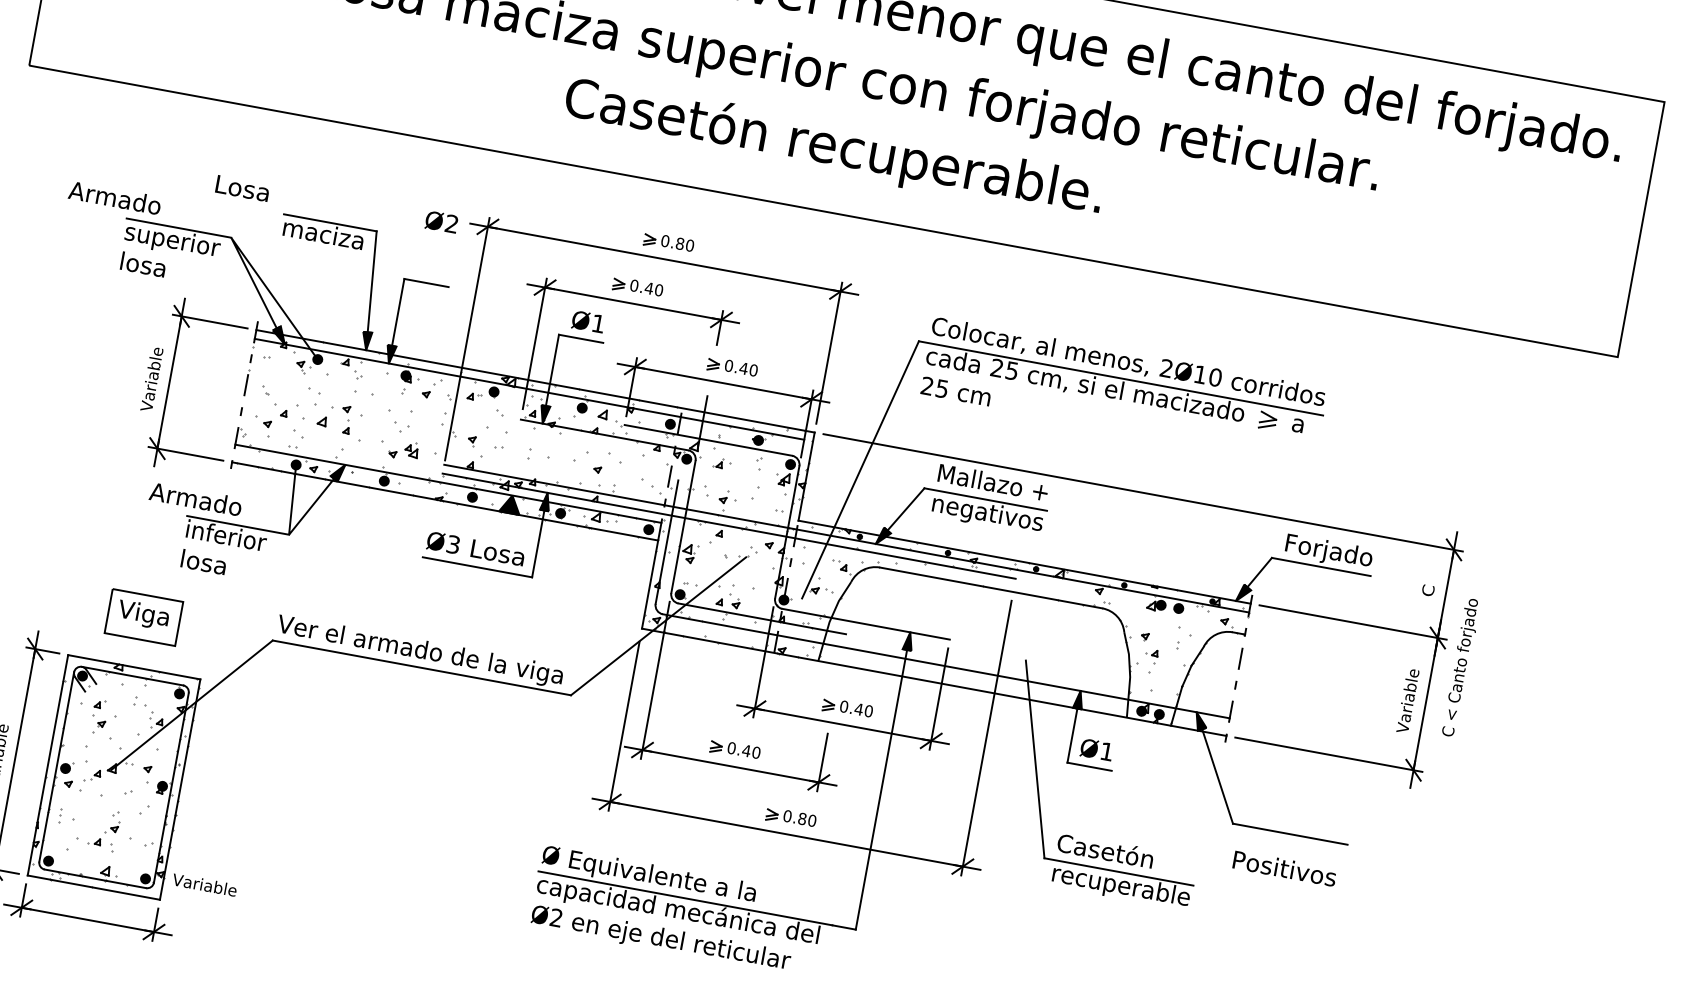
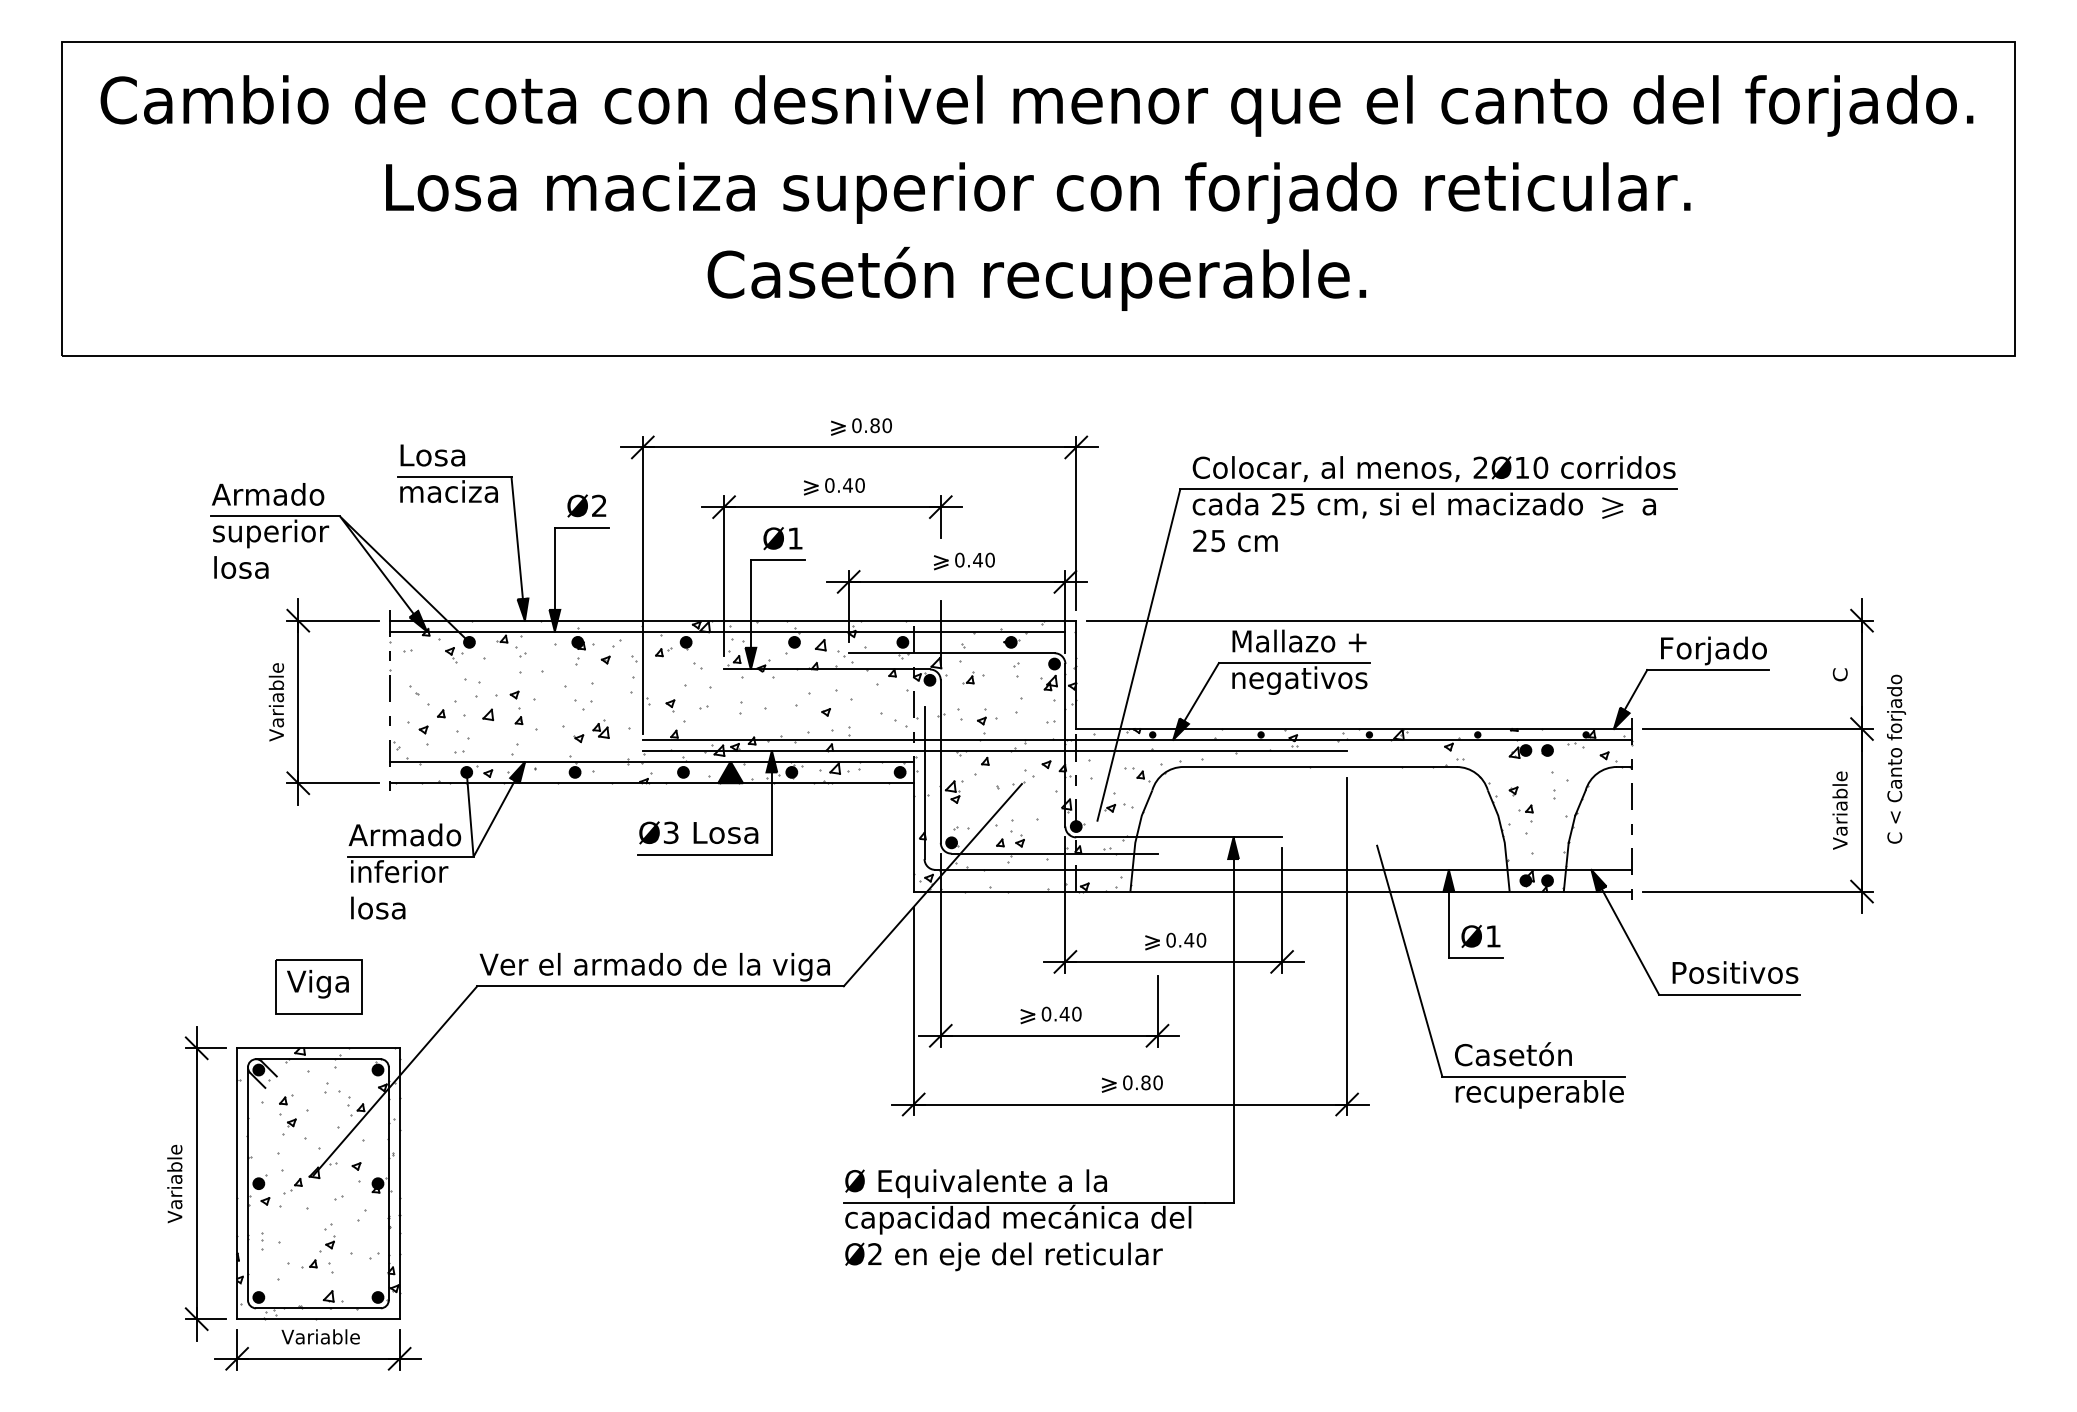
text: (242, 188) -> (432, 455), moved
text: (115, 198) -> (268, 494), moved
text: (441, 221) -> (586, 505), moved
text: (195, 498) -> (404, 834), moved
text: (1284, 868) -> (1735, 972), moved
text: (204, 884) -> (320, 1336), moved

